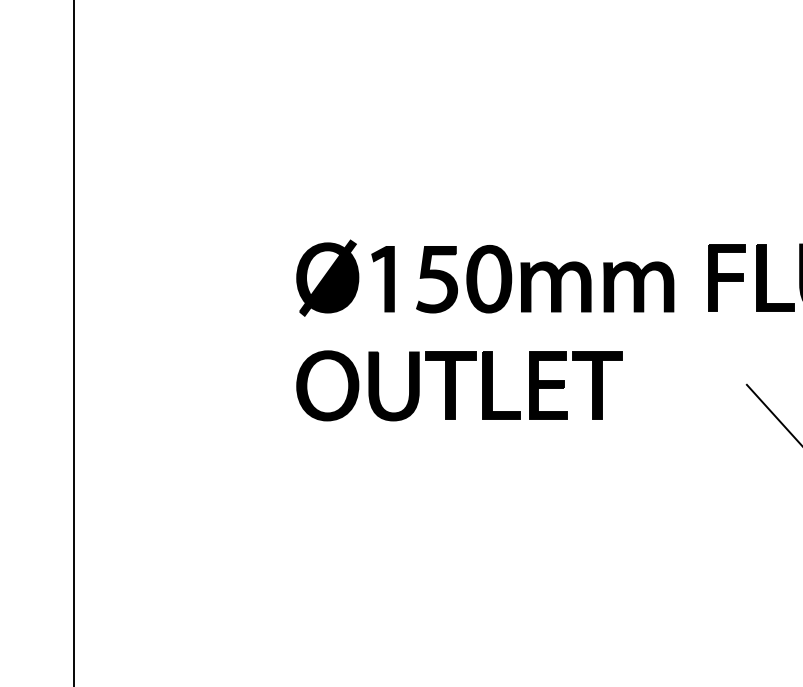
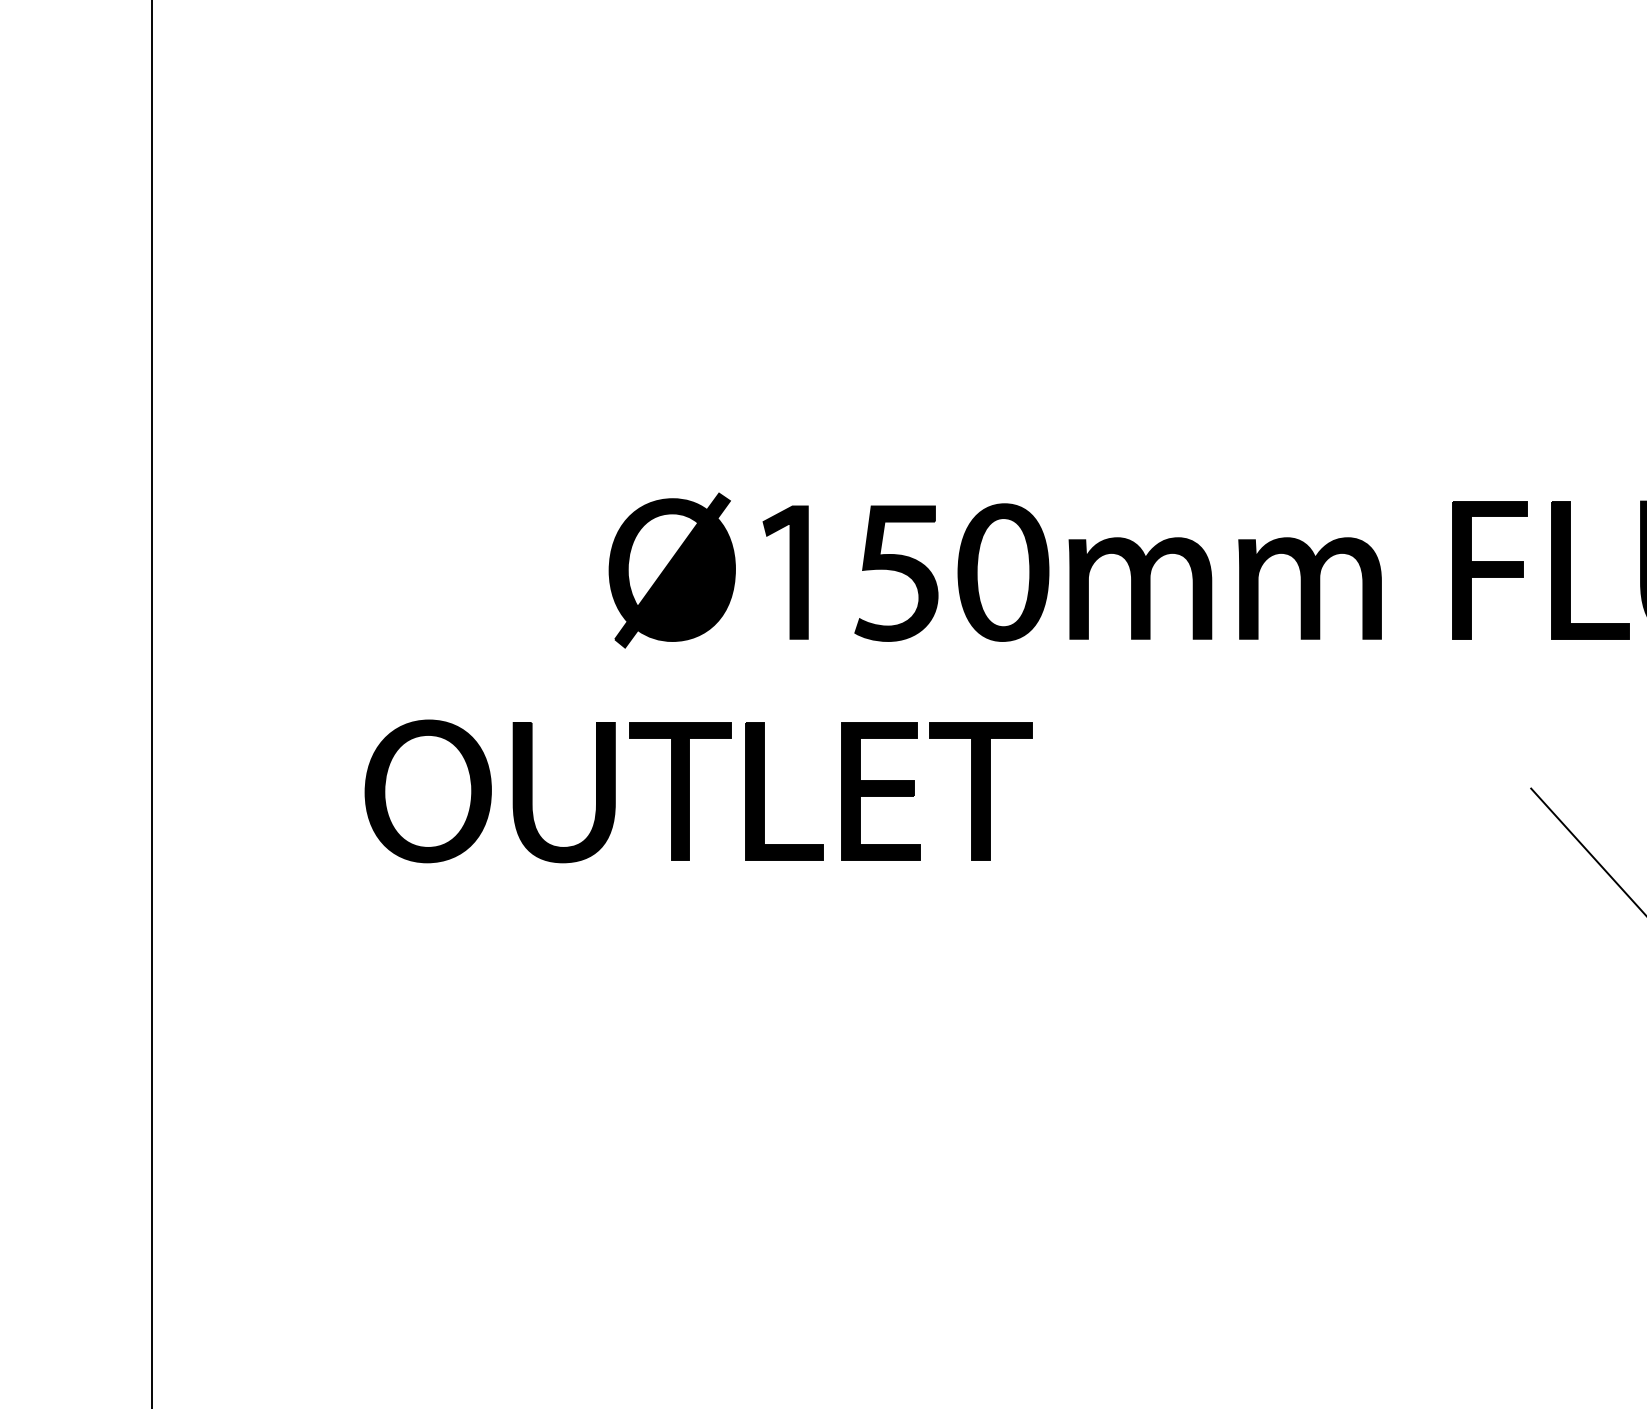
part: (459, 385) -> (698, 790), moved

